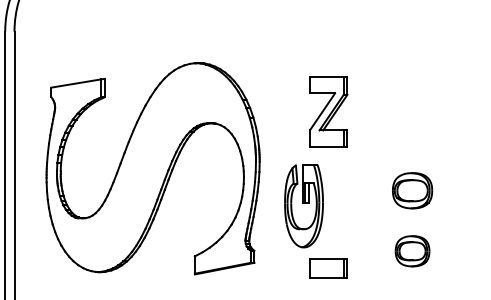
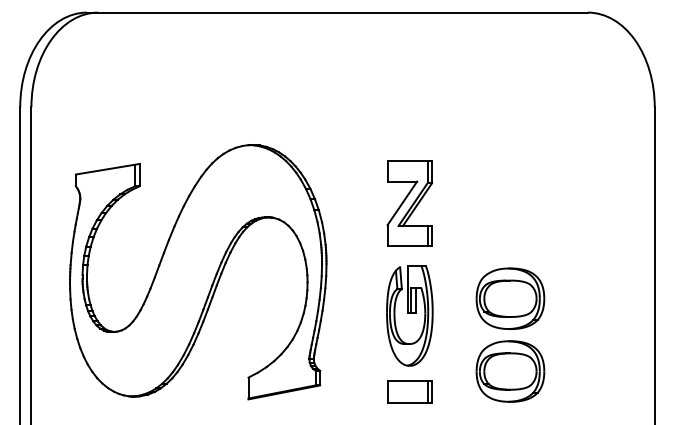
part: (412, 190) -> (510, 298), size x1.43
part: (303, 205) -> (409, 315), moved
part: (412, 251) -> (510, 371), size x1.67

